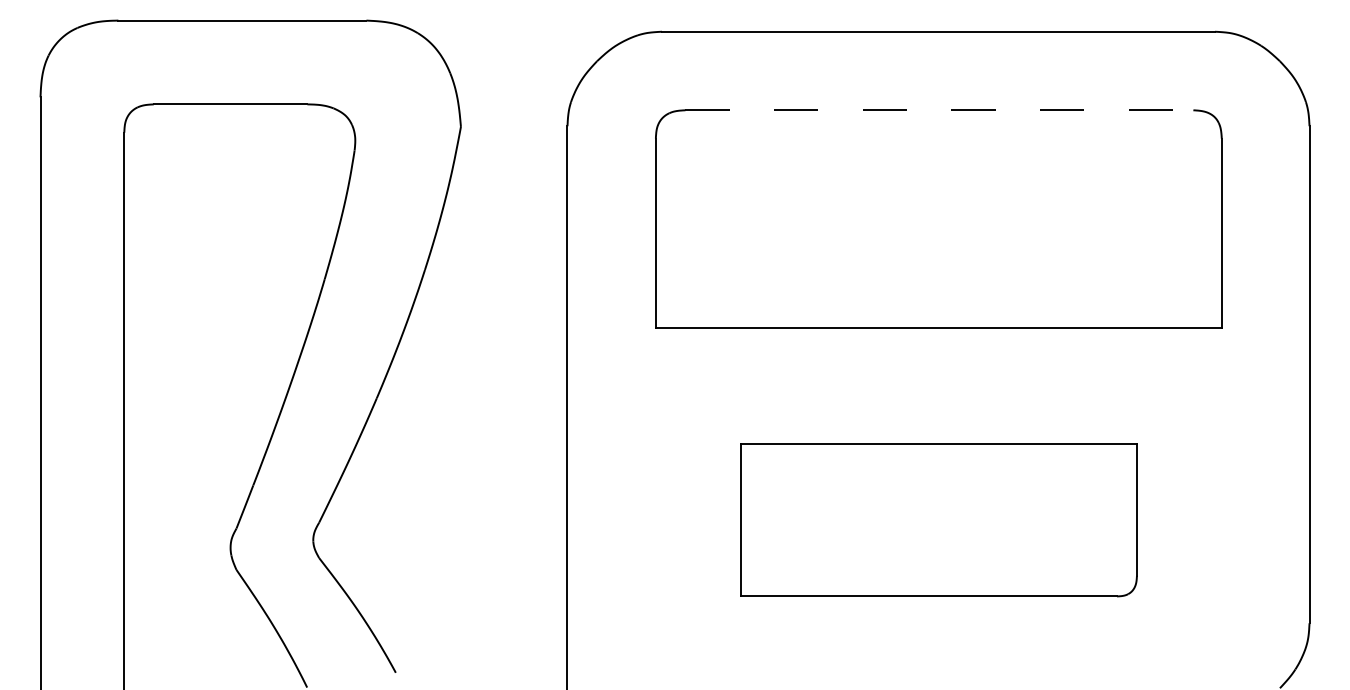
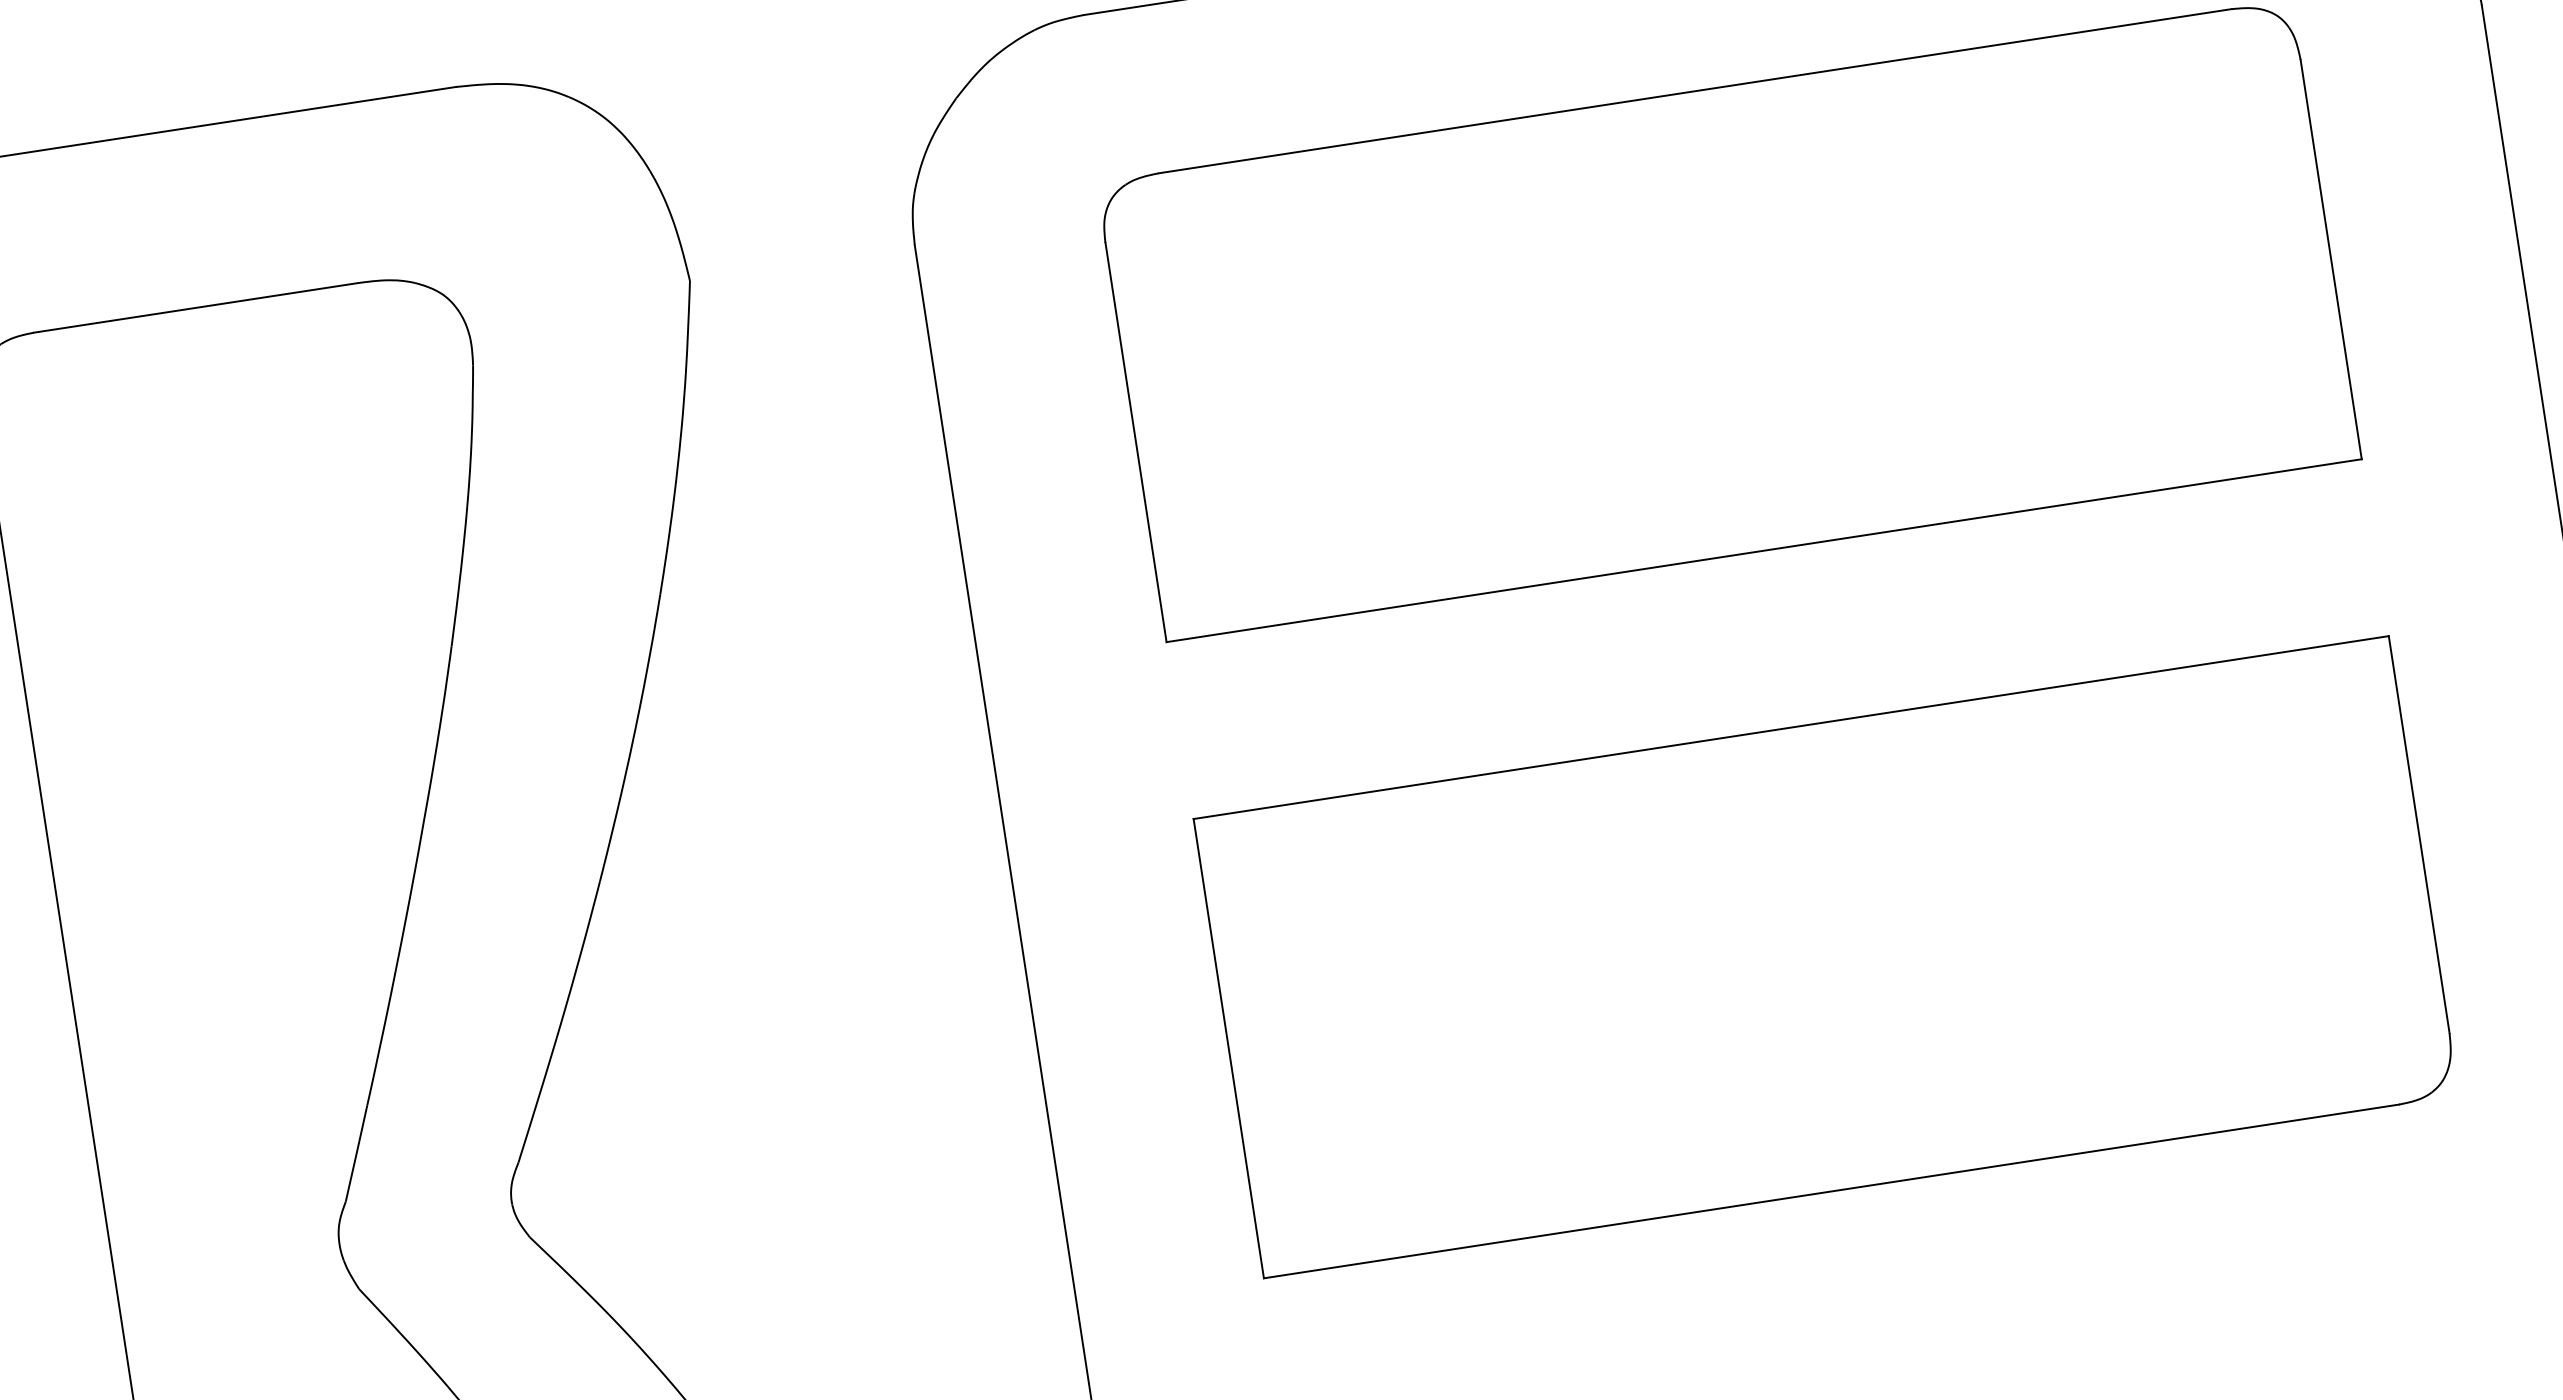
line: (939, 110) -> (1695, 91), dashed -> solid
part: (938, 520) -> (1825, 957), size x1.43

